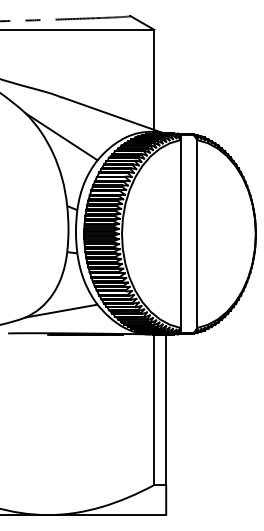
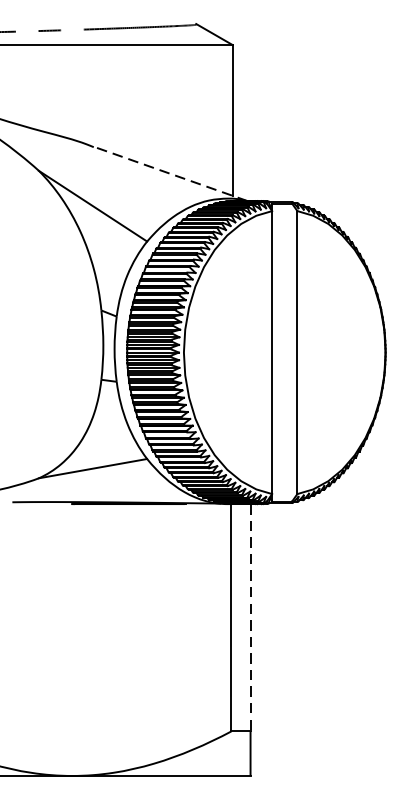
line: (112, 115) -> (169, 174), solid -> dashed
line: (166, 410) -> (250, 618), solid -> dashed

